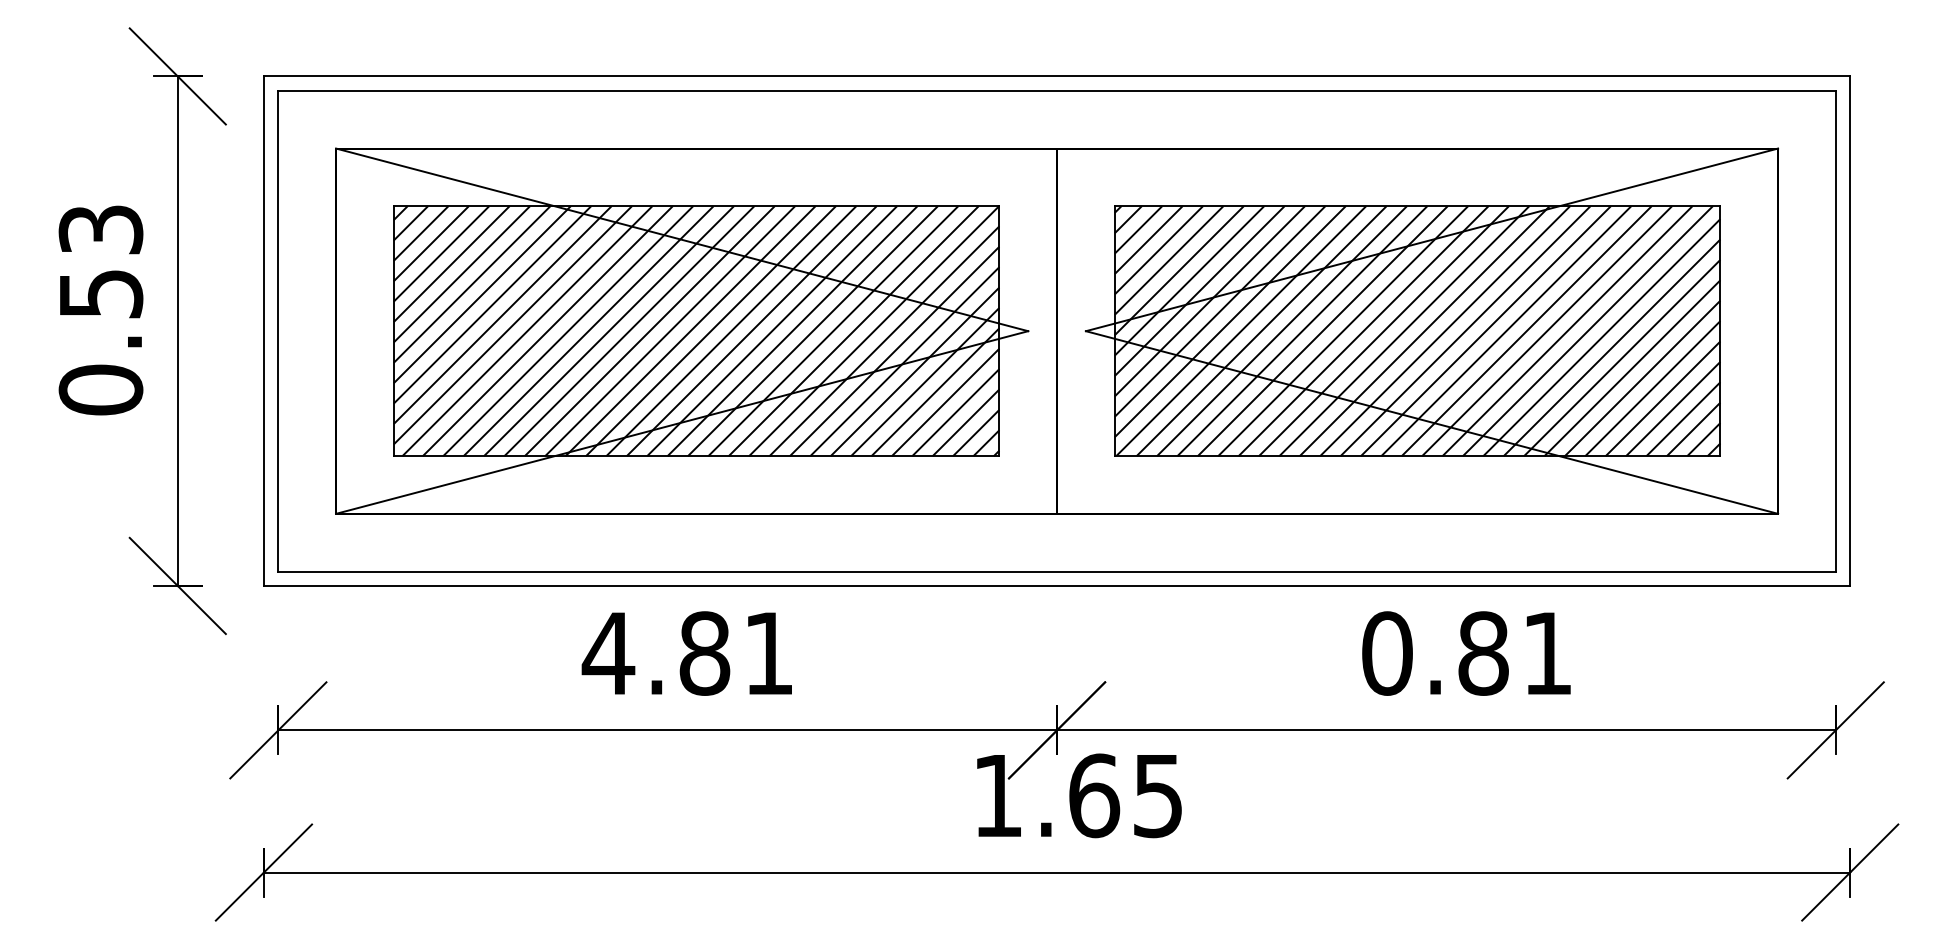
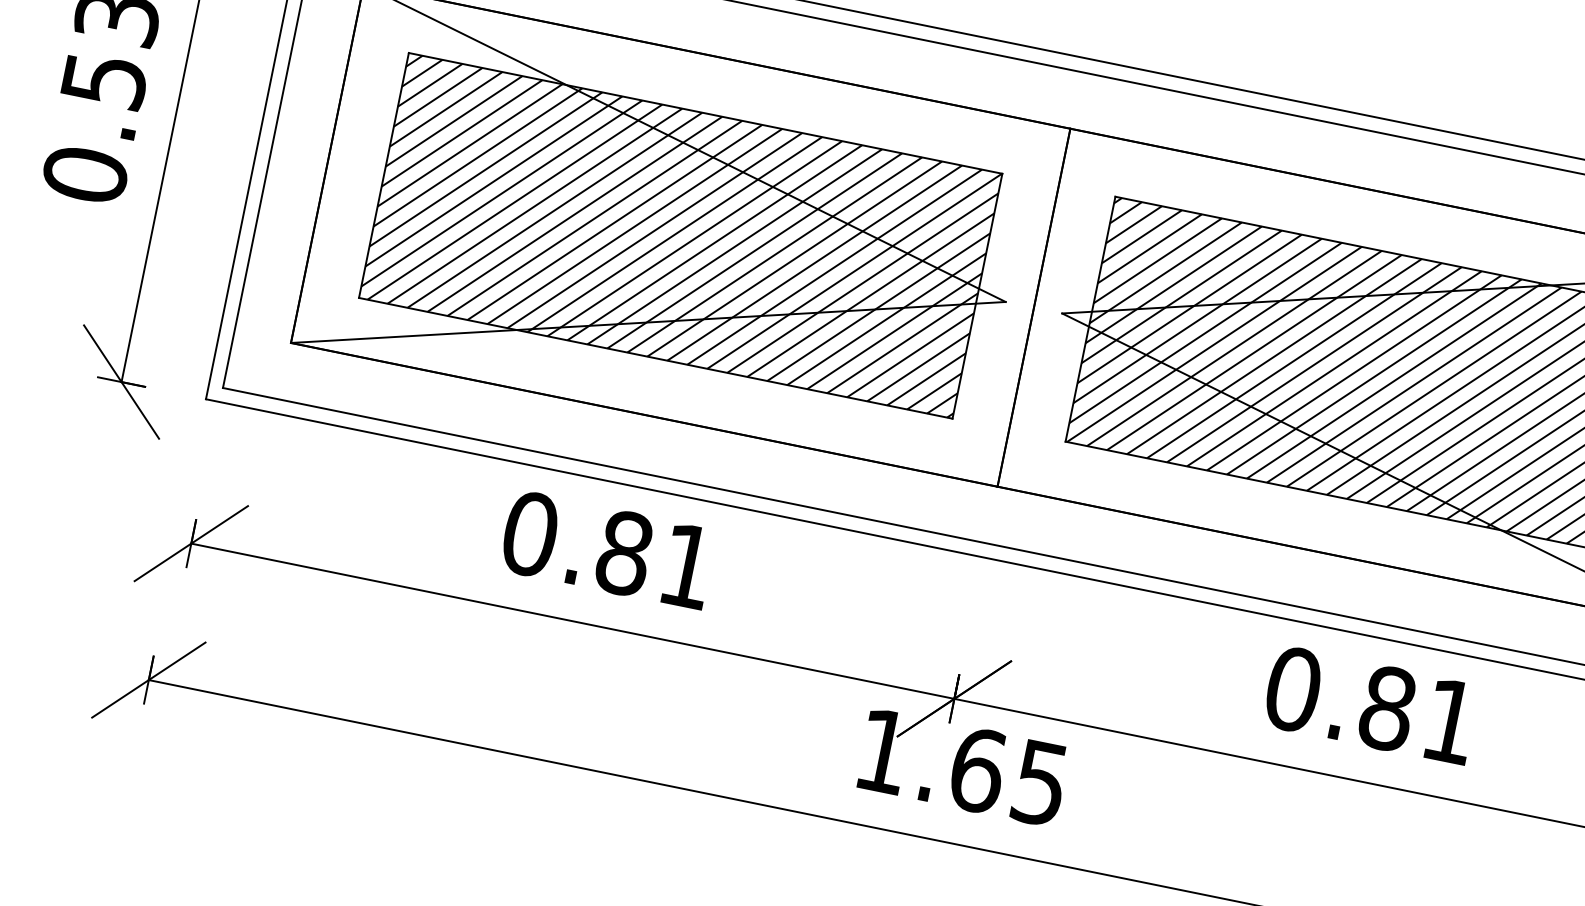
text: (608, 653) -> (530, 534), 4.81 -> 0.81

